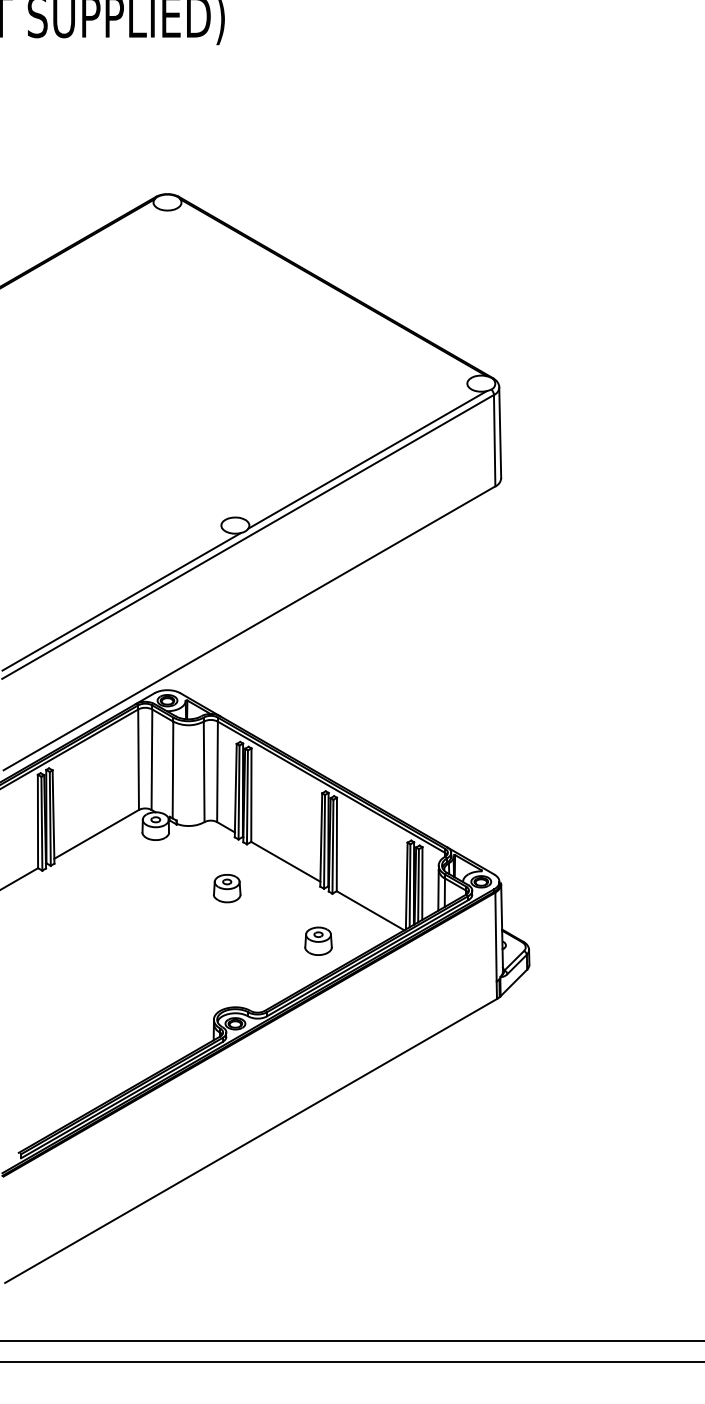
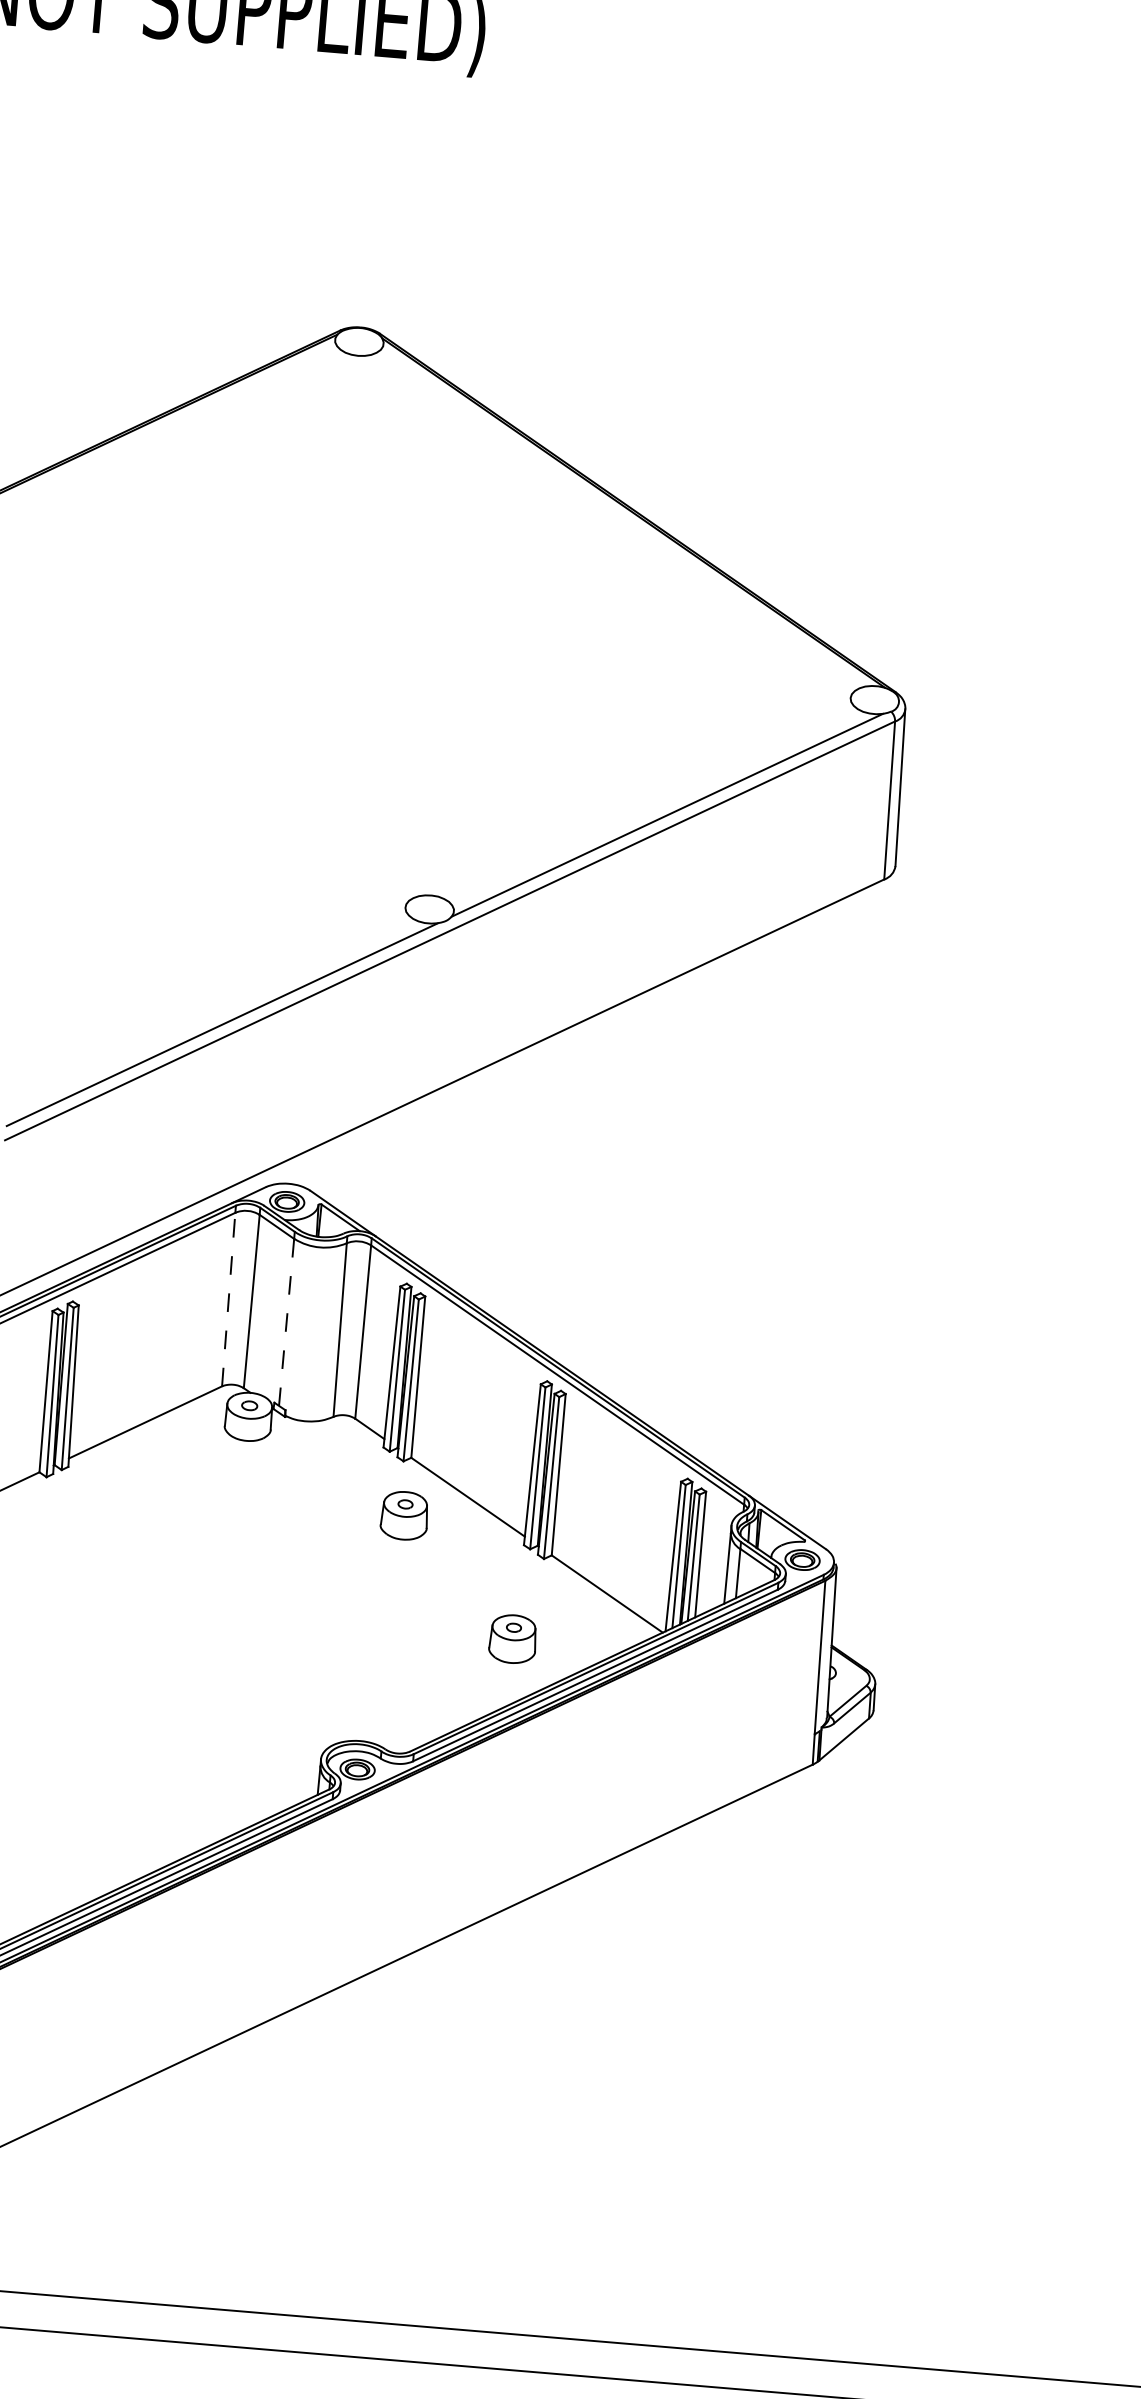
line: (138, 759) -> (228, 1299), solid -> dashed
line: (173, 770) -> (287, 1323), solid -> dashed
part: (227, 888) -> (405, 1515), moved

